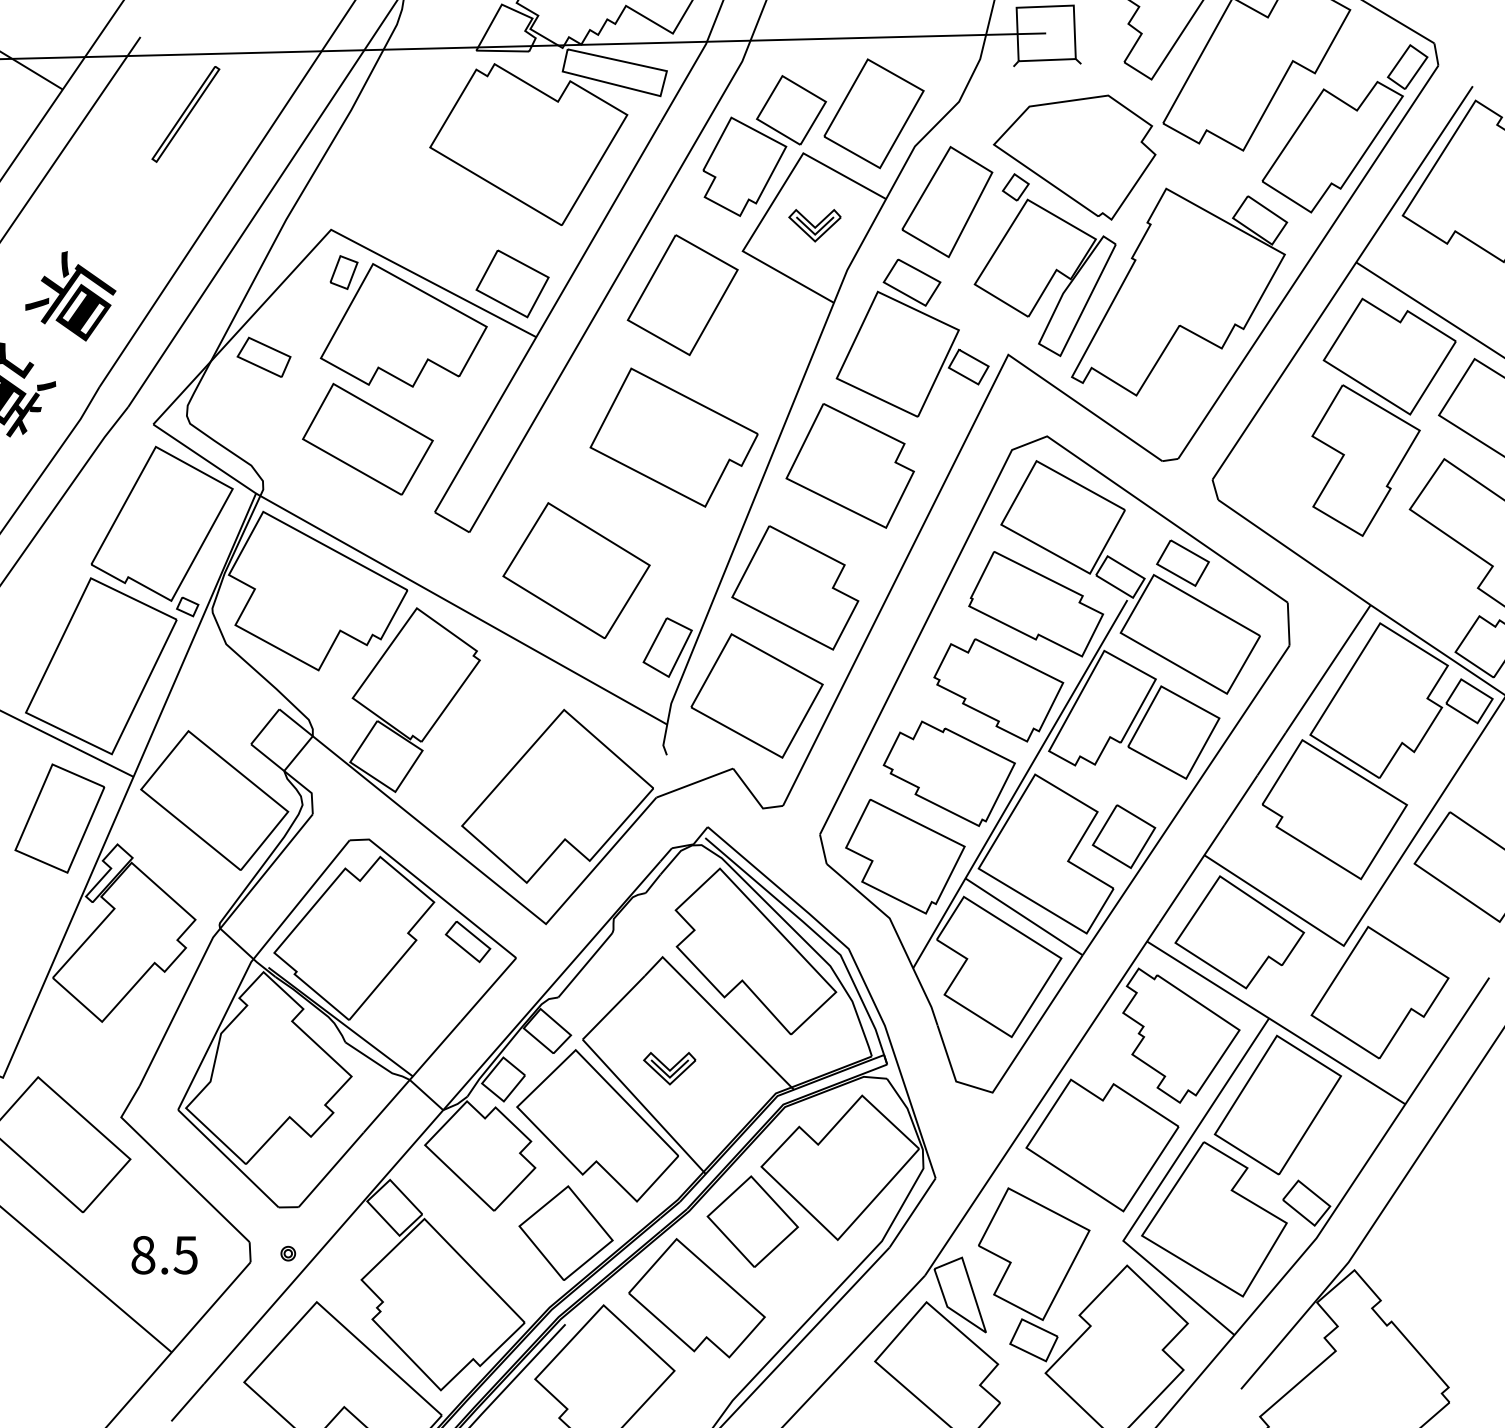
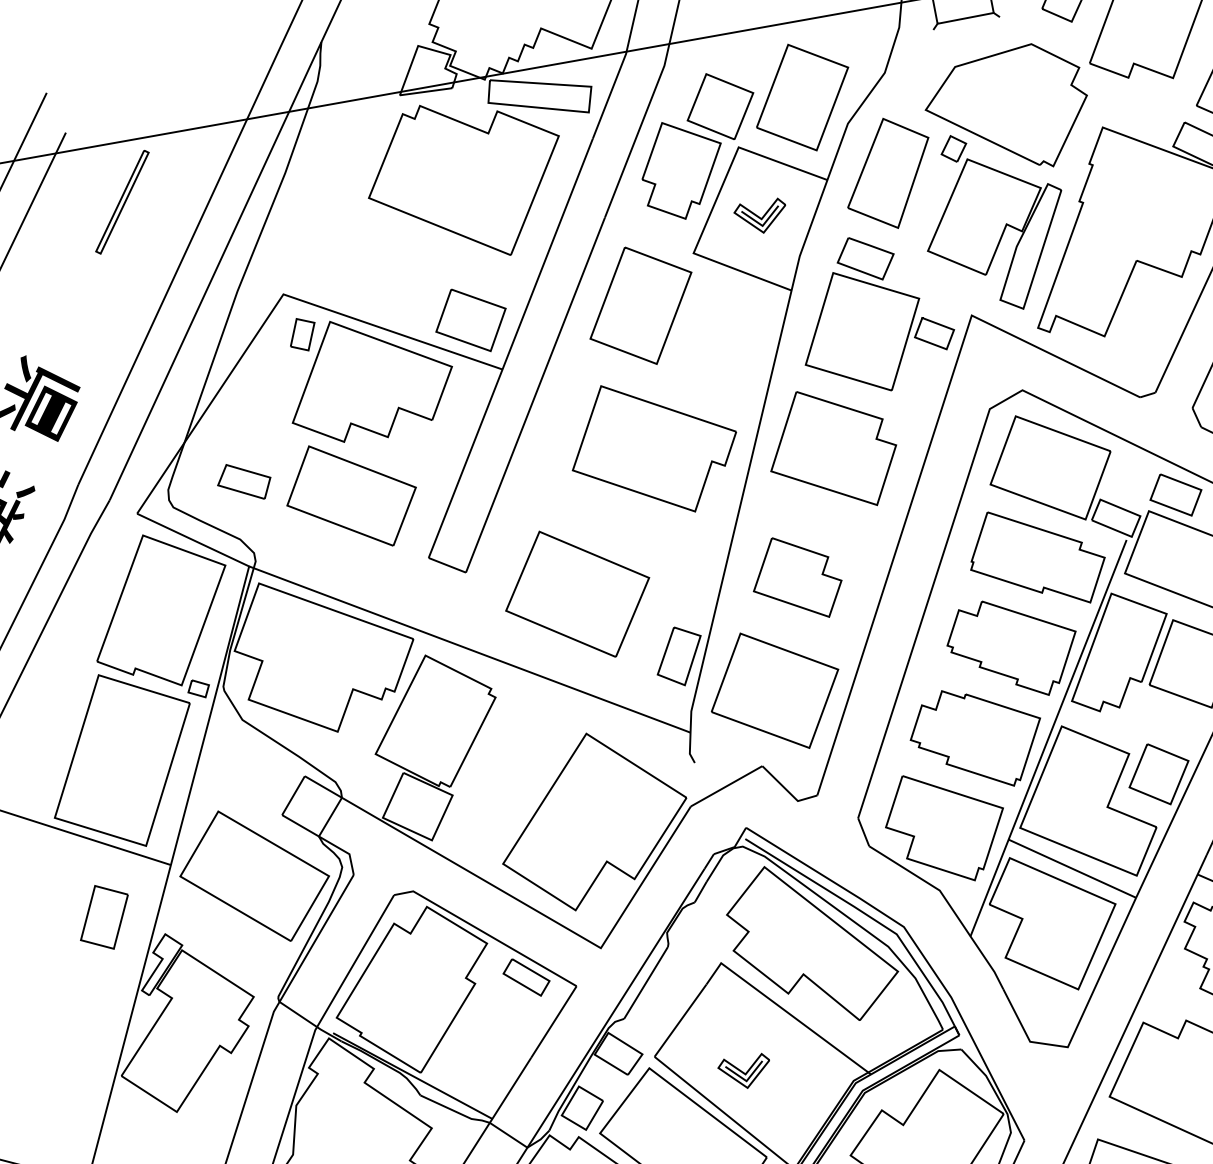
part: (263, 356) -> (243, 481), moved
part: (795, 587) -> (796, 577), size x0.7
part: (59, 818) -> (104, 917), size x0.6

